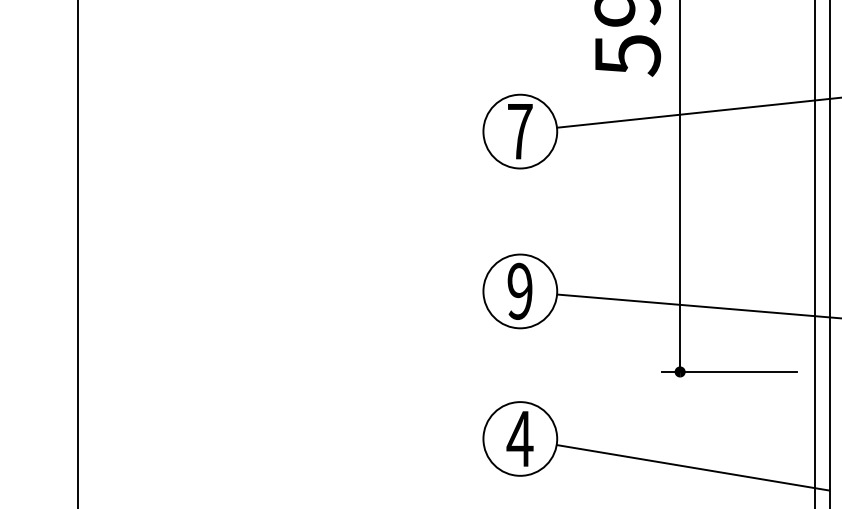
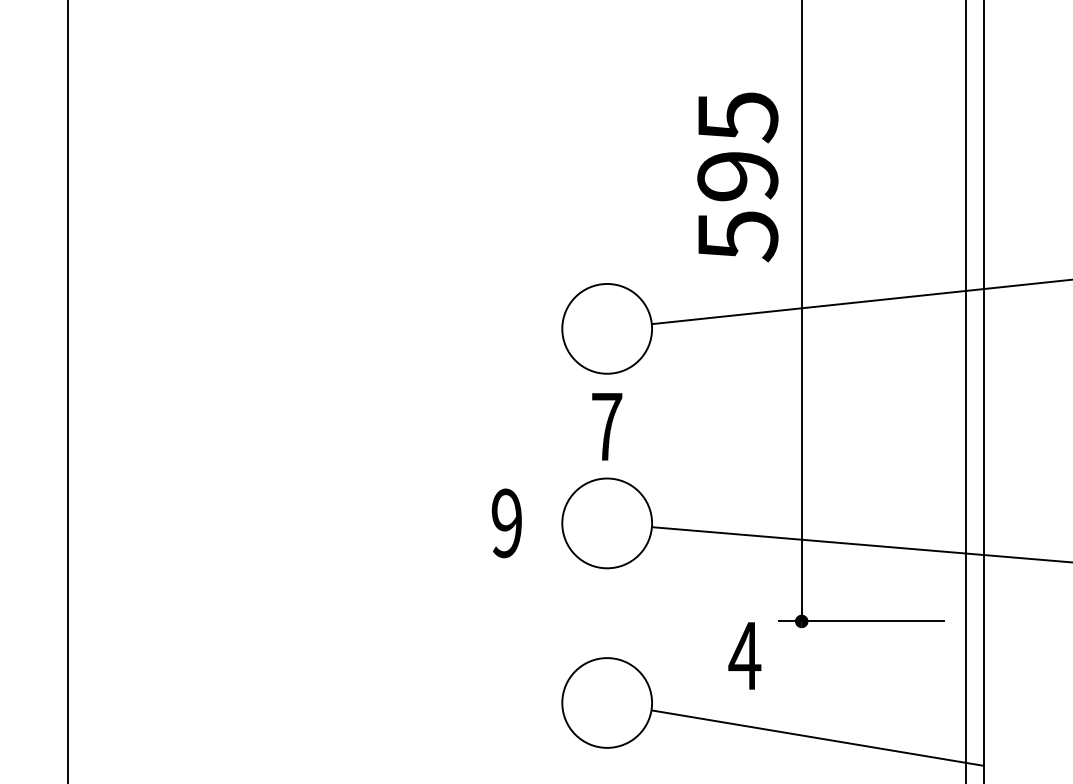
text: (520, 131) -> (607, 426), moved
text: (519, 291) -> (506, 523), moved
text: (519, 438) -> (744, 655), moved

